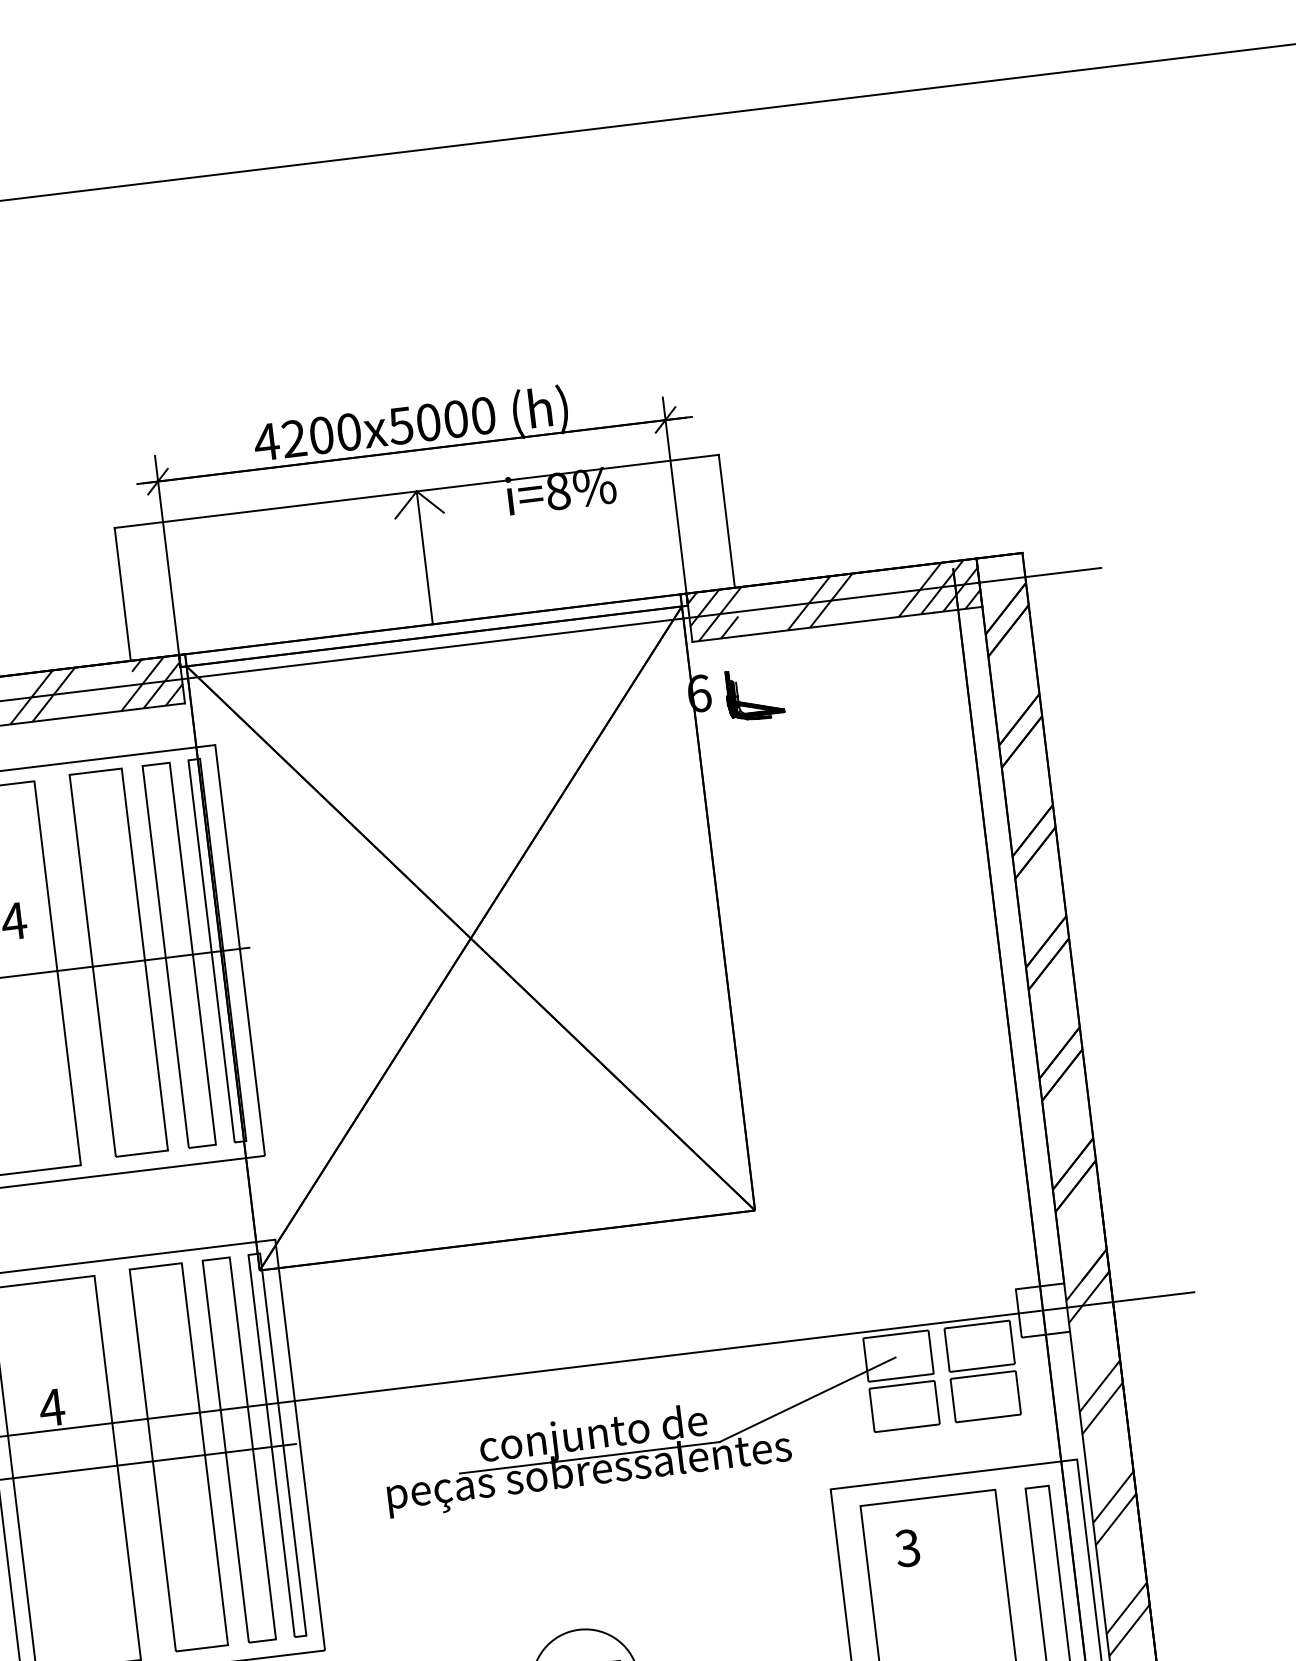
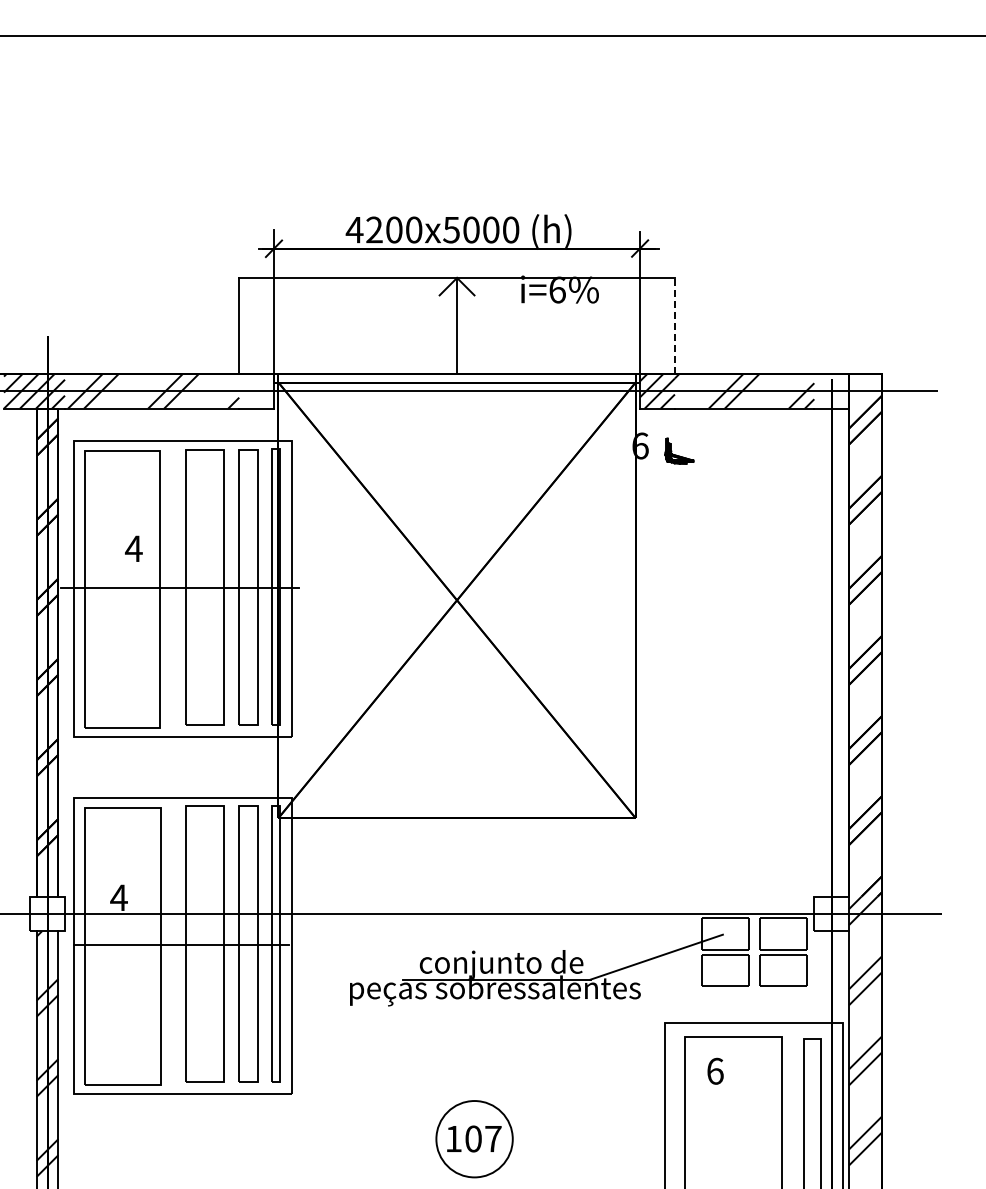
text: (557, 490) -> (557, 289), i=8% -> i=6%
line: (726, 520) -> (674, 325), solid -> dashed
hatch: (954, 584) -> (831, 390), removed
hatch: (157, 681) -> (256, 390), removed
part: (754, 694) -> (679, 451), size x0.7
text: (906, 1547) -> (714, 1070), 3 -> 6

